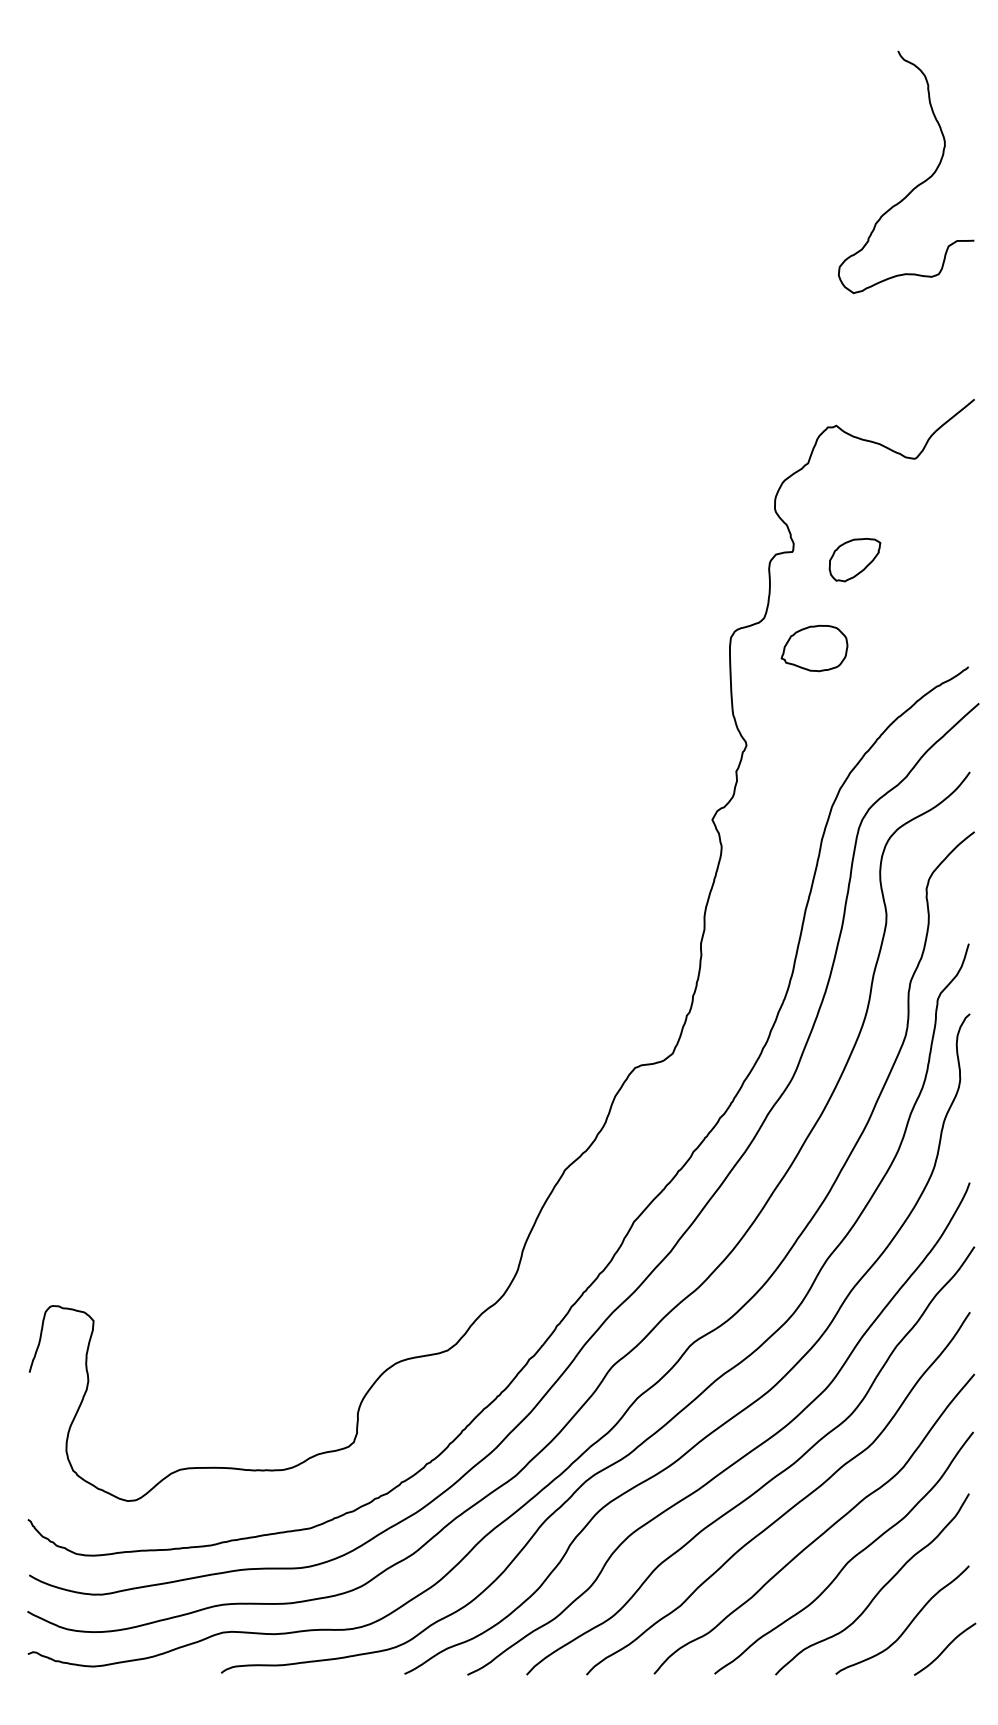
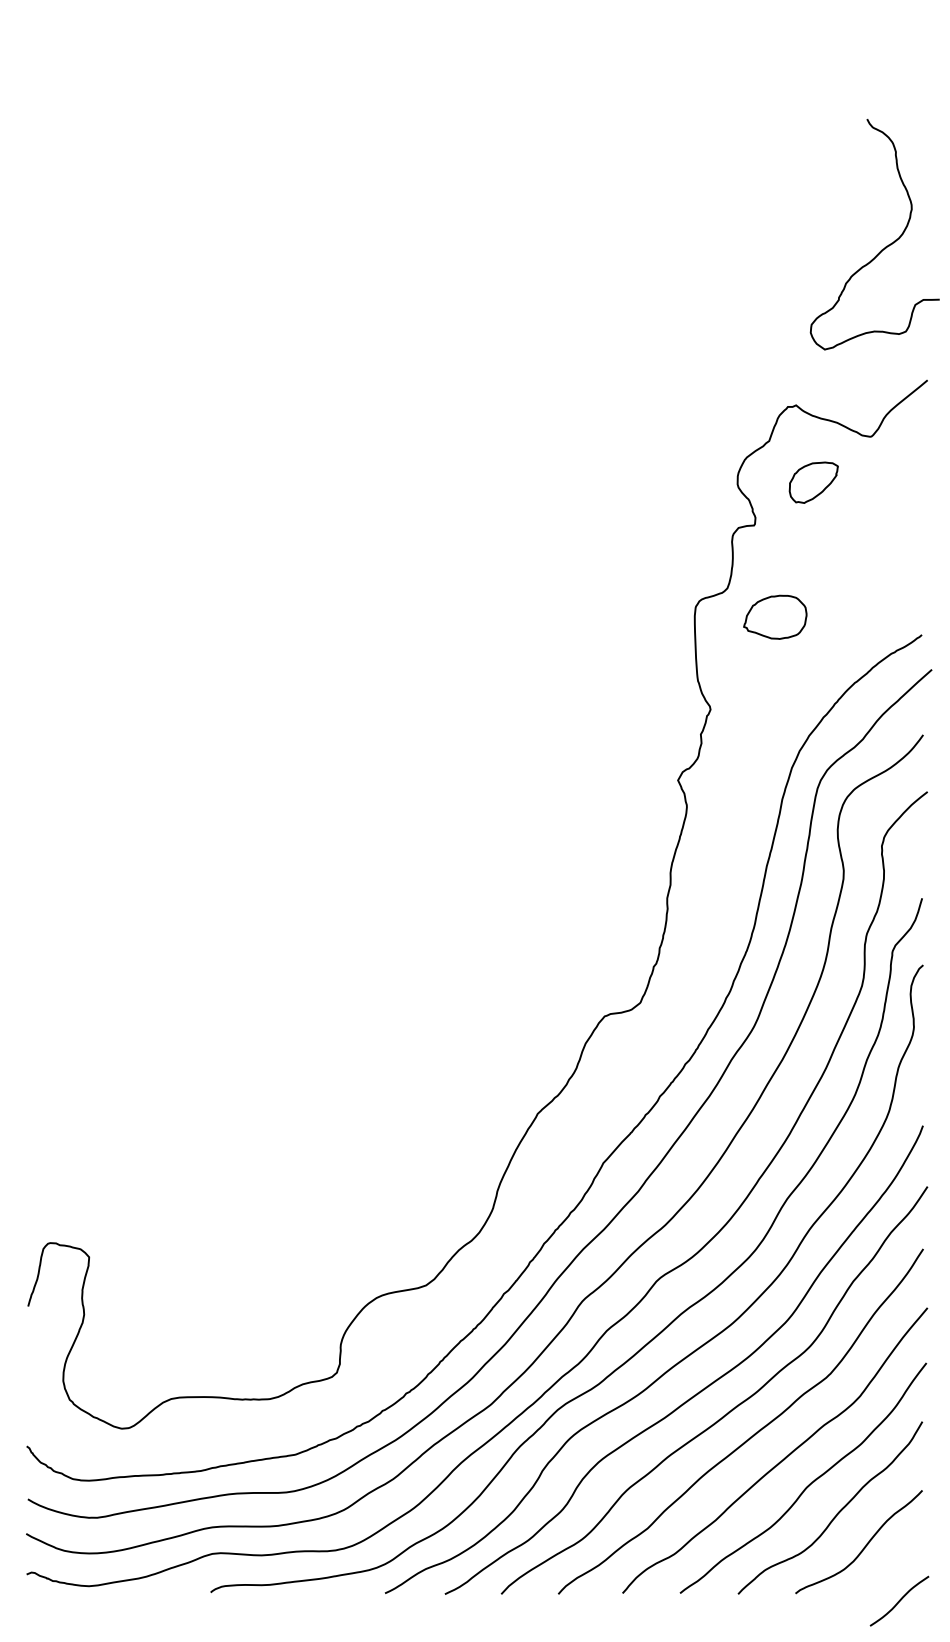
curve: (916, 185) -> (884, 247), moved
part: (854, 559) -> (813, 482), moved
curve: (944, 1648) -> (898, 1600), moved

